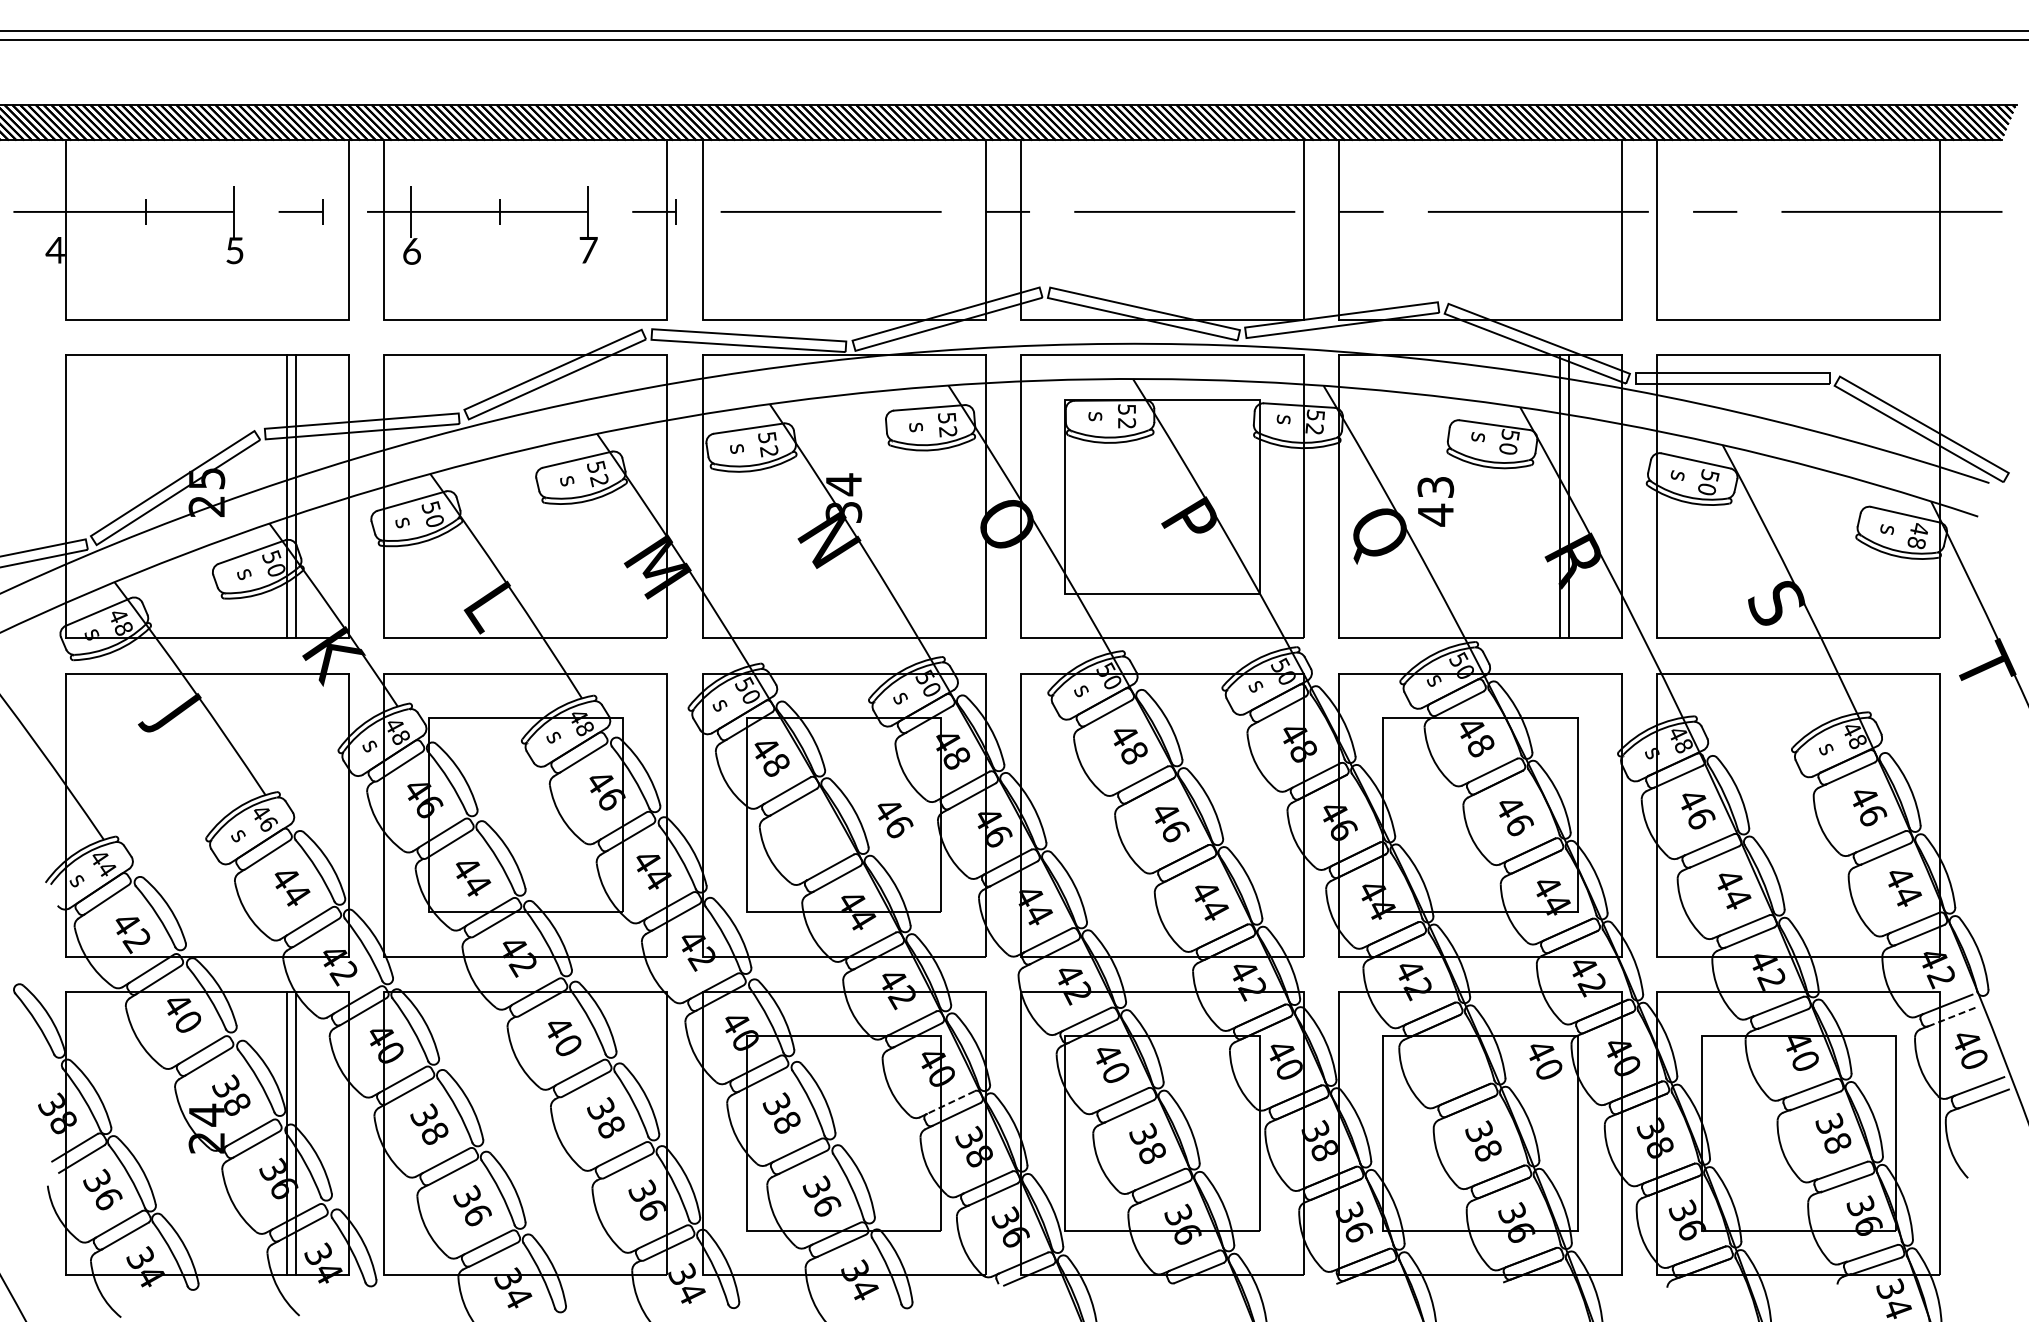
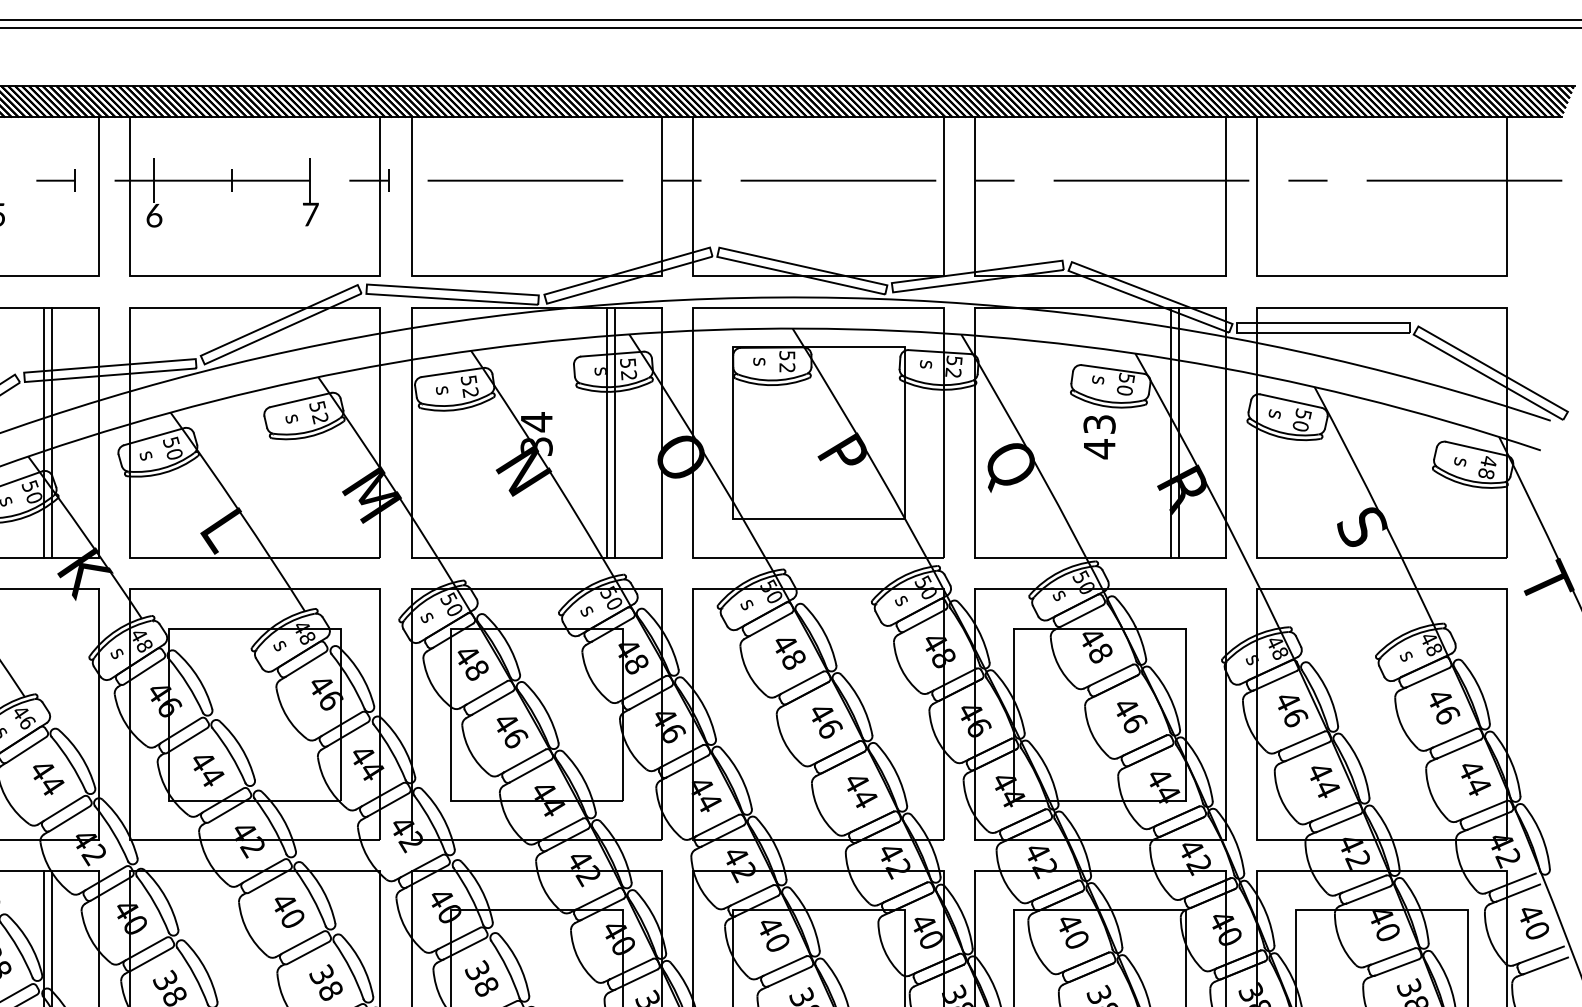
line: (923, 496) -> (607, 432), added
line: (932, 496) -> (615, 432), added
text: (1435, 501) -> (1099, 437), moved
text: (895, 820) -> (512, 732), moved
line: (1952, 1016) -> (1518, 892), dashed -> solid
text: (1545, 1061) -> (1073, 932), moved
line: (950, 1102) -> (631, 969), dashed -> solid

